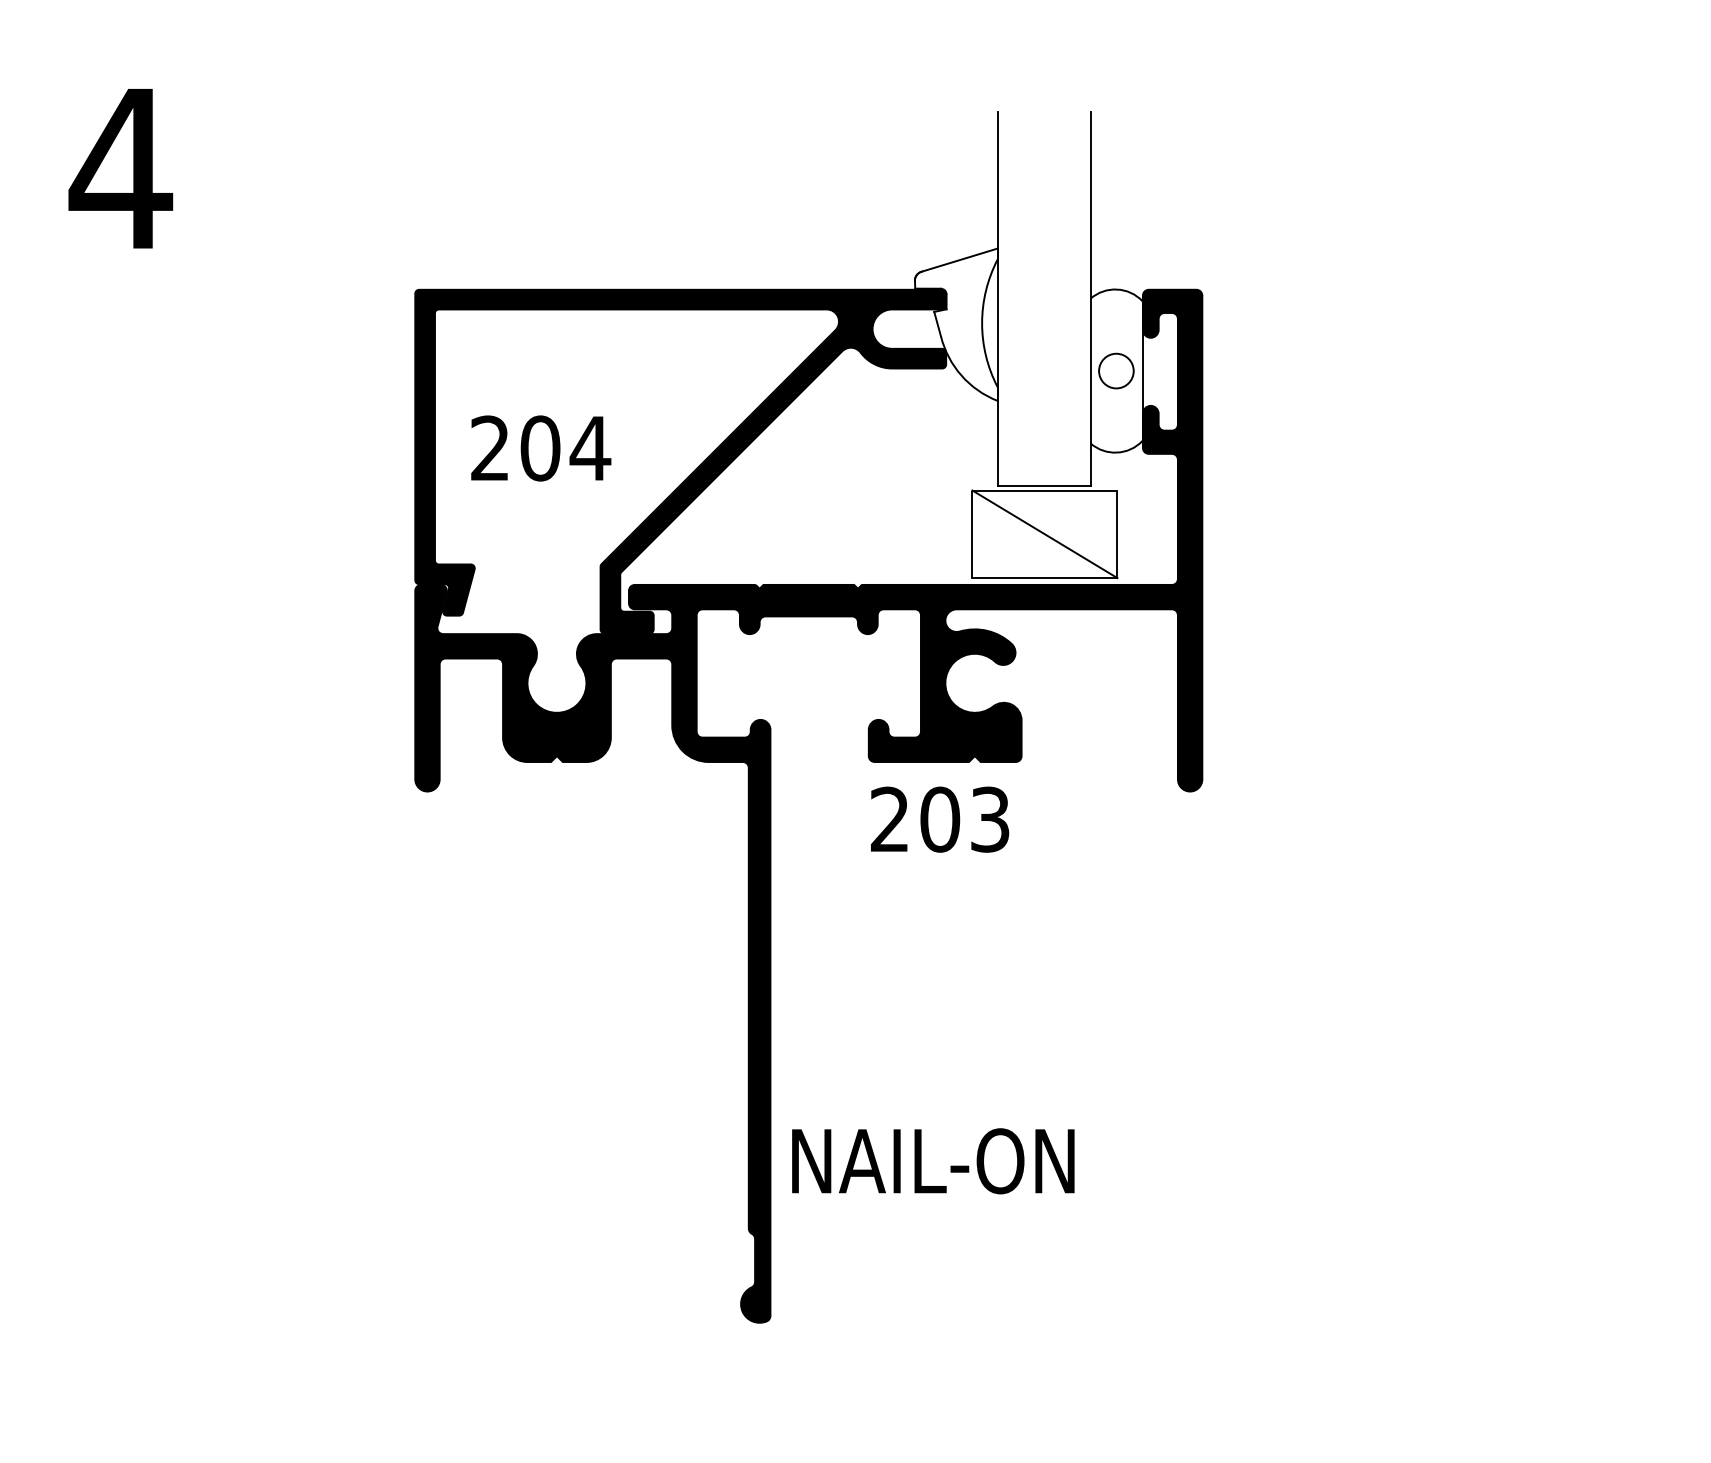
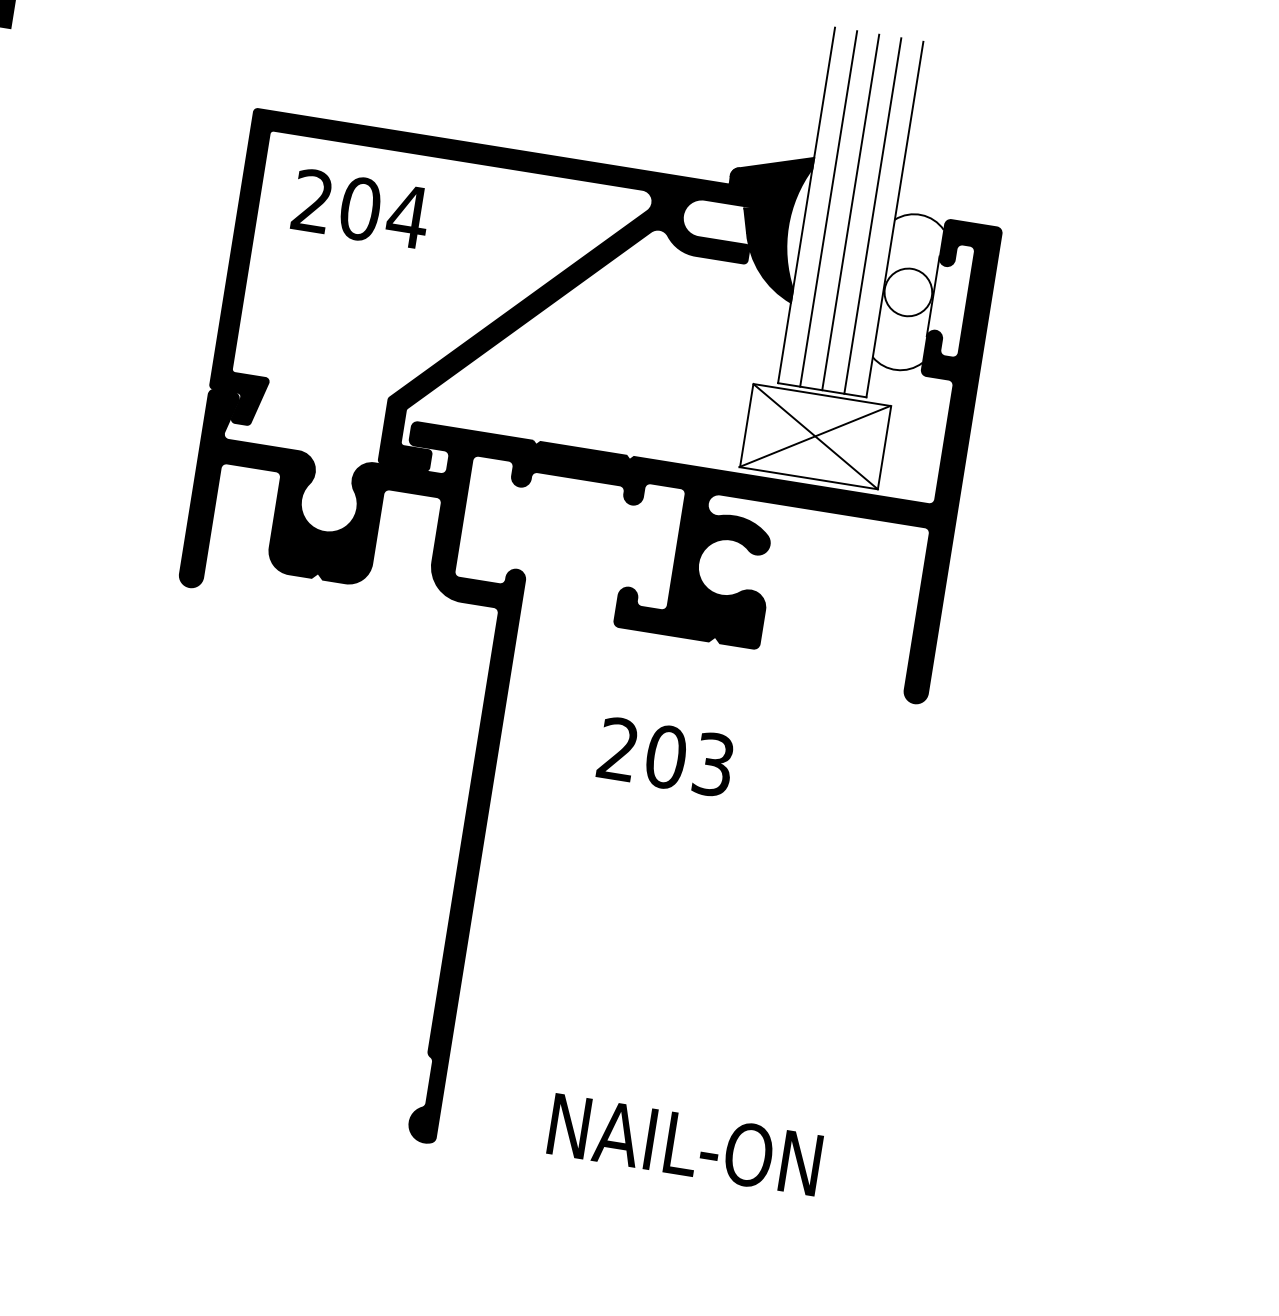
line: (1020, 298) -> (828, 208), added
line: (1044, 298) -> (851, 212), added
line: (1067, 298) -> (872, 216), added
fill: (956, 324) -> (763, 223), added
circle: (1116, 370) -> (908, 291), size x1.43
text: (541, 448) -> (361, 209), moved
line: (1043, 534) -> (814, 436), added
text: (940, 819) -> (666, 757), moved
text: (933, 1161) -> (685, 1145), moved

